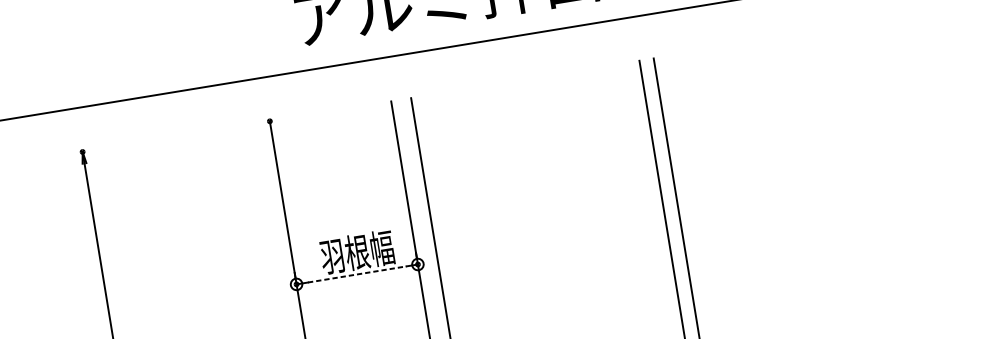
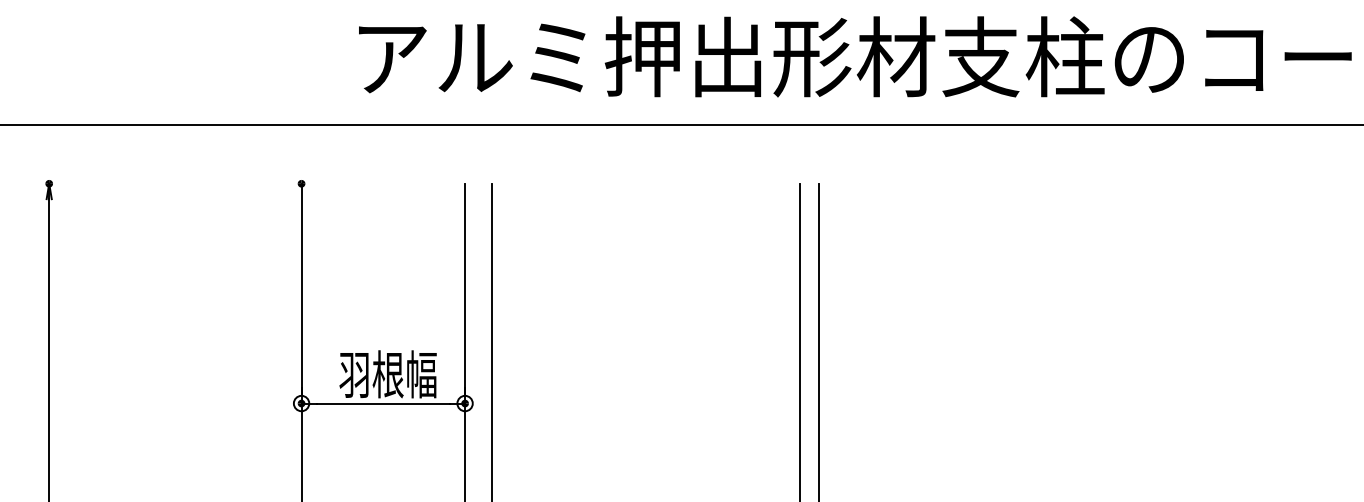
line: (357, 274) -> (383, 403), dashed -> solid

